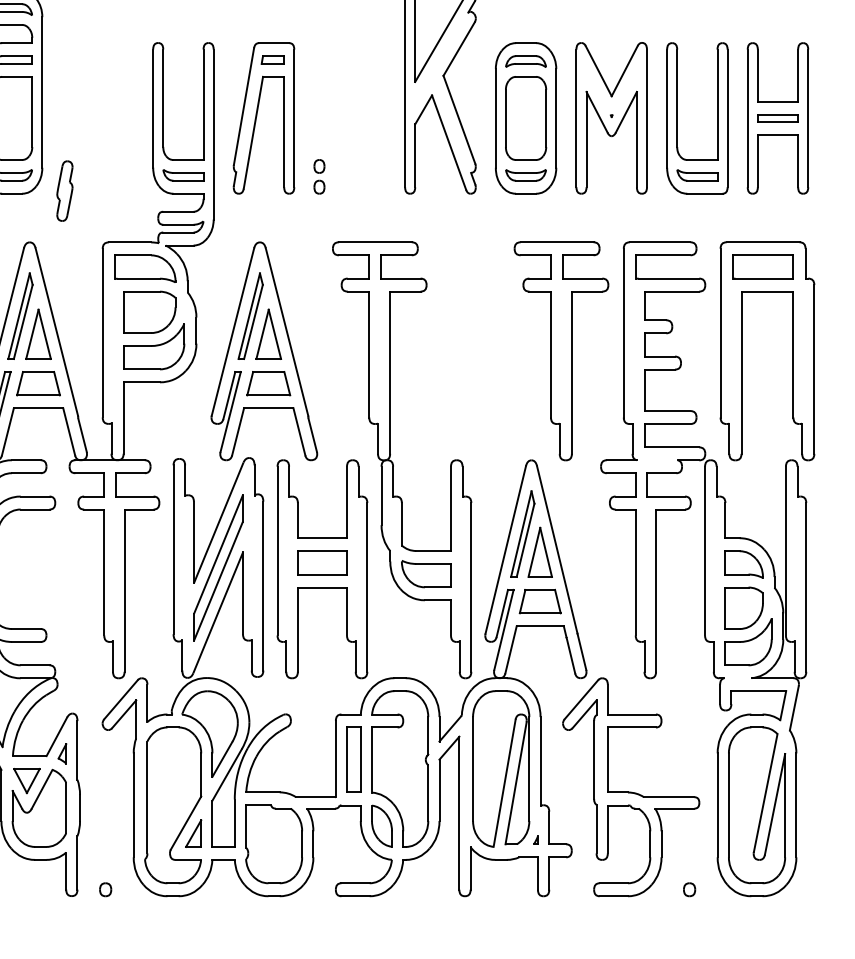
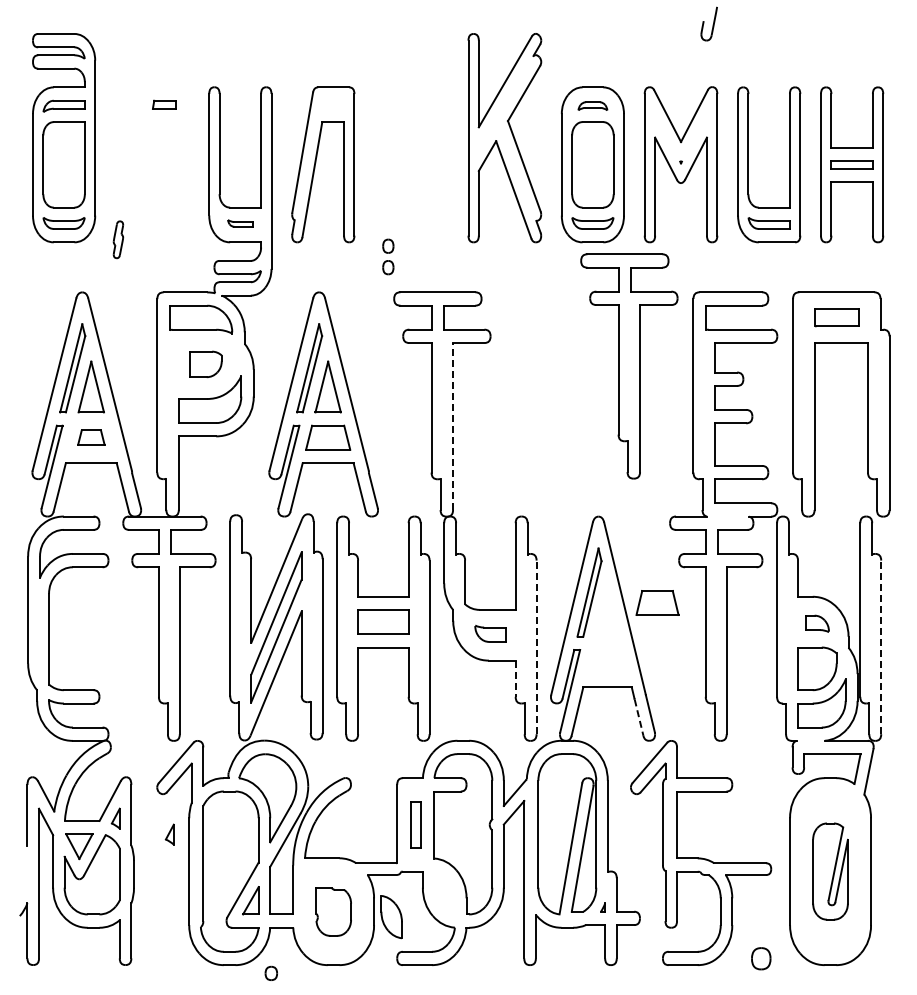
part: (272, 59) -> (164, 104), moved
part: (525, 60) -> (592, 105), size x0.7
part: (183, 175) -> (240, 223), size x0.6
part: (319, 176) -> (388, 256), moved
part: (64, 190) -> (118, 239), size x0.6
part: (762, 266) -> (836, 317), size x0.7
part: (149, 312) -> (205, 364), size x0.6
part: (561, 351) -> (629, 366), moved
line: (390, 372) -> (453, 426), solid -> dashed
part: (38, 383) -> (91, 437), size x0.6
part: (540, 552) -> (607, 611), removed
part: (744, 564) -> (817, 623), size x0.6
part: (426, 573) -> (490, 633), size x0.6
line: (471, 587) -> (536, 647), solid -> dashed
line: (806, 587) -> (881, 647), solid -> dashed
part: (540, 601) -> (657, 602), moved
line: (450, 618) -> (515, 679), solid -> dashed
line: (571, 655) -> (639, 717), solid -> dashed
part: (353, 759) -> (415, 824), size x0.7
part: (114, 769) -> (169, 834), added
part: (756, 805) -> (830, 871), size x0.6
part: (381, 826) -> (391, 917), moved
part: (273, 844) -> (333, 911), size x0.6
part: (104, 888) -> (270, 972), moved
part: (688, 888) -> (760, 957), size x1.6

